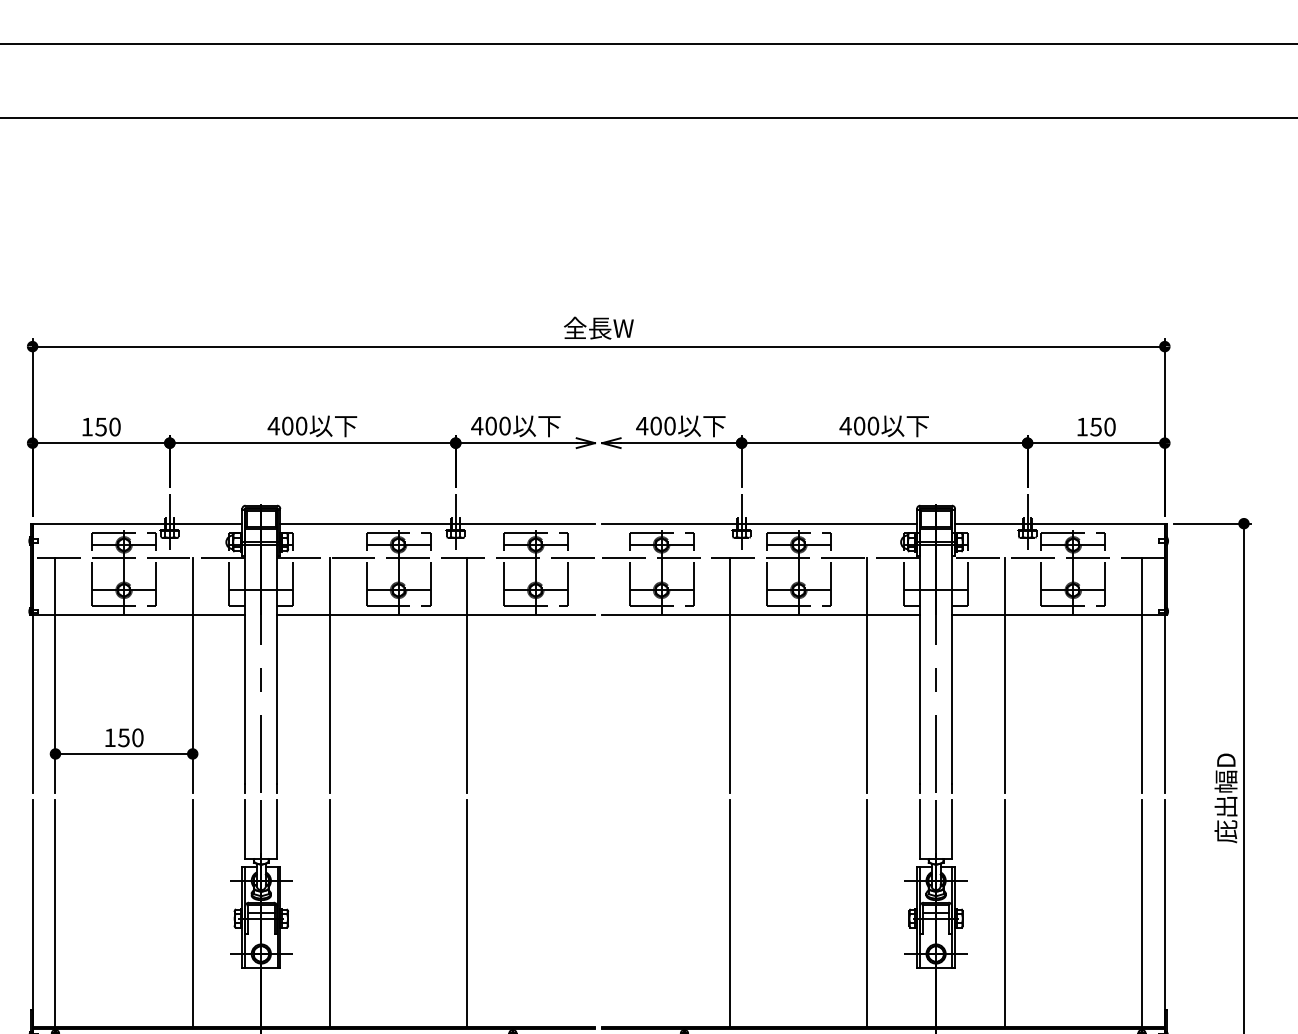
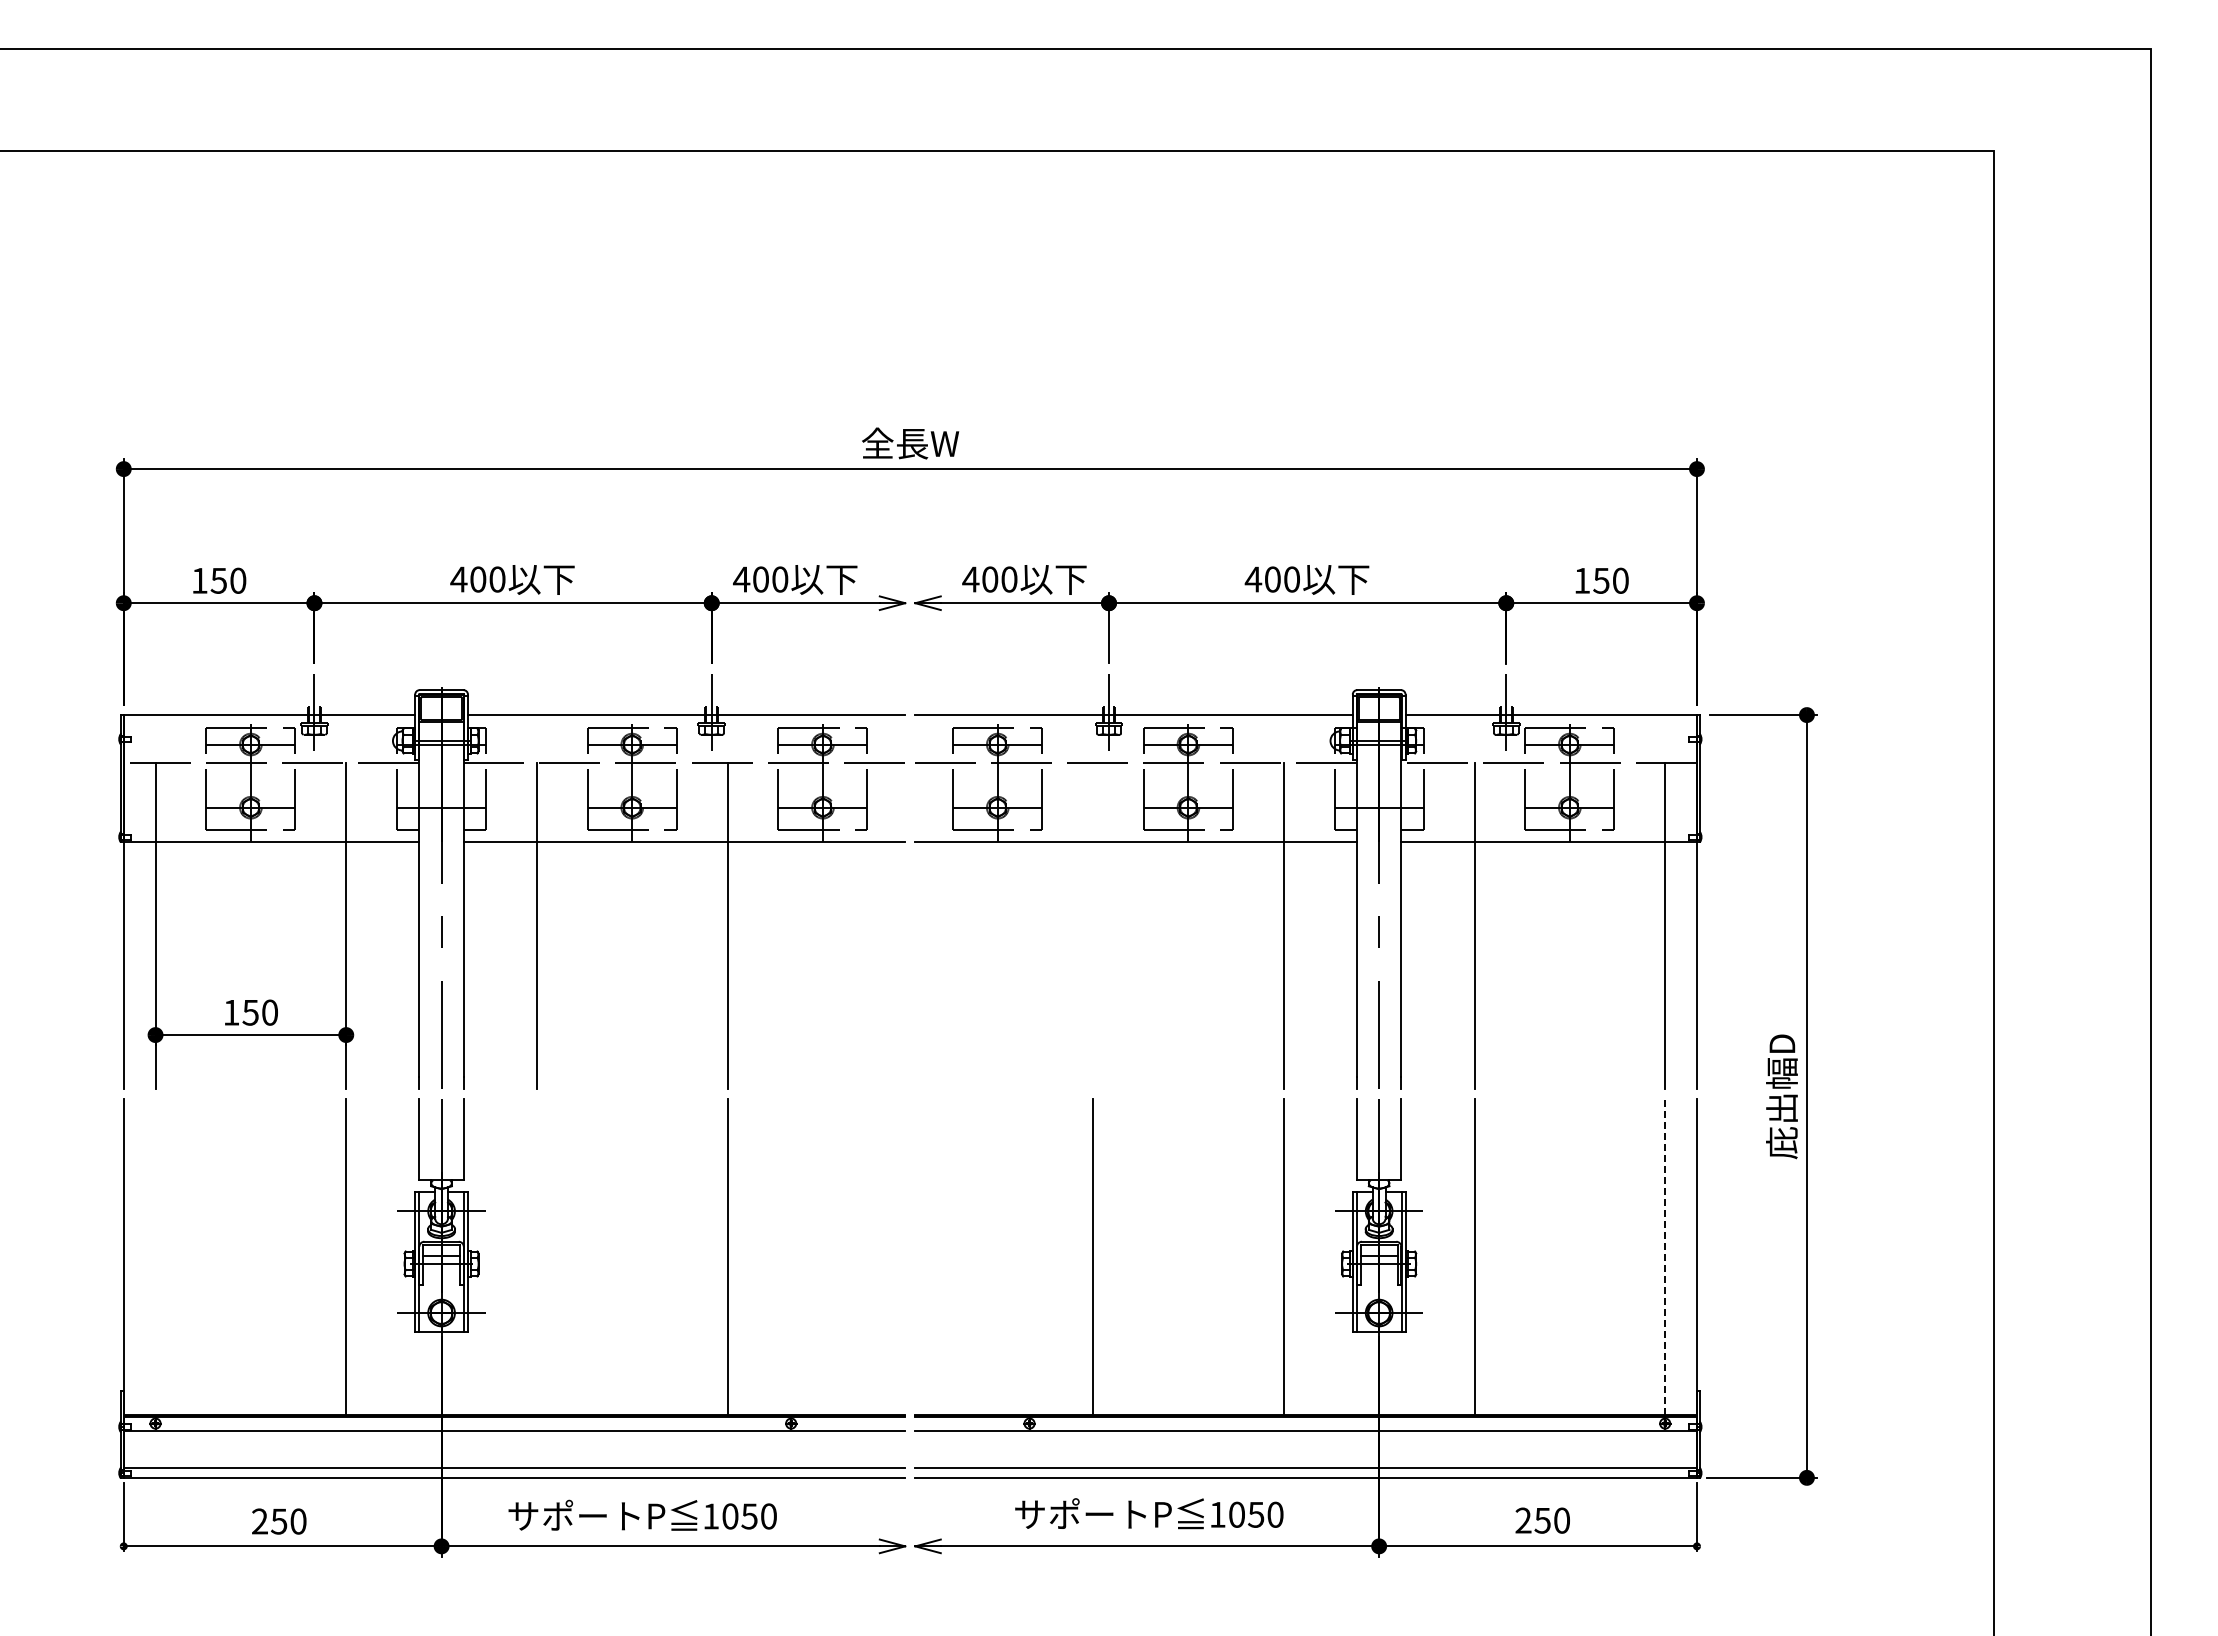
line: (730, 675) -> (1093, 925), removed
line: (55, 913) -> (155, 1256), removed
line: (329, 913) -> (536, 1256), removed
line: (1142, 913) -> (1665, 1256), solid -> dashed

